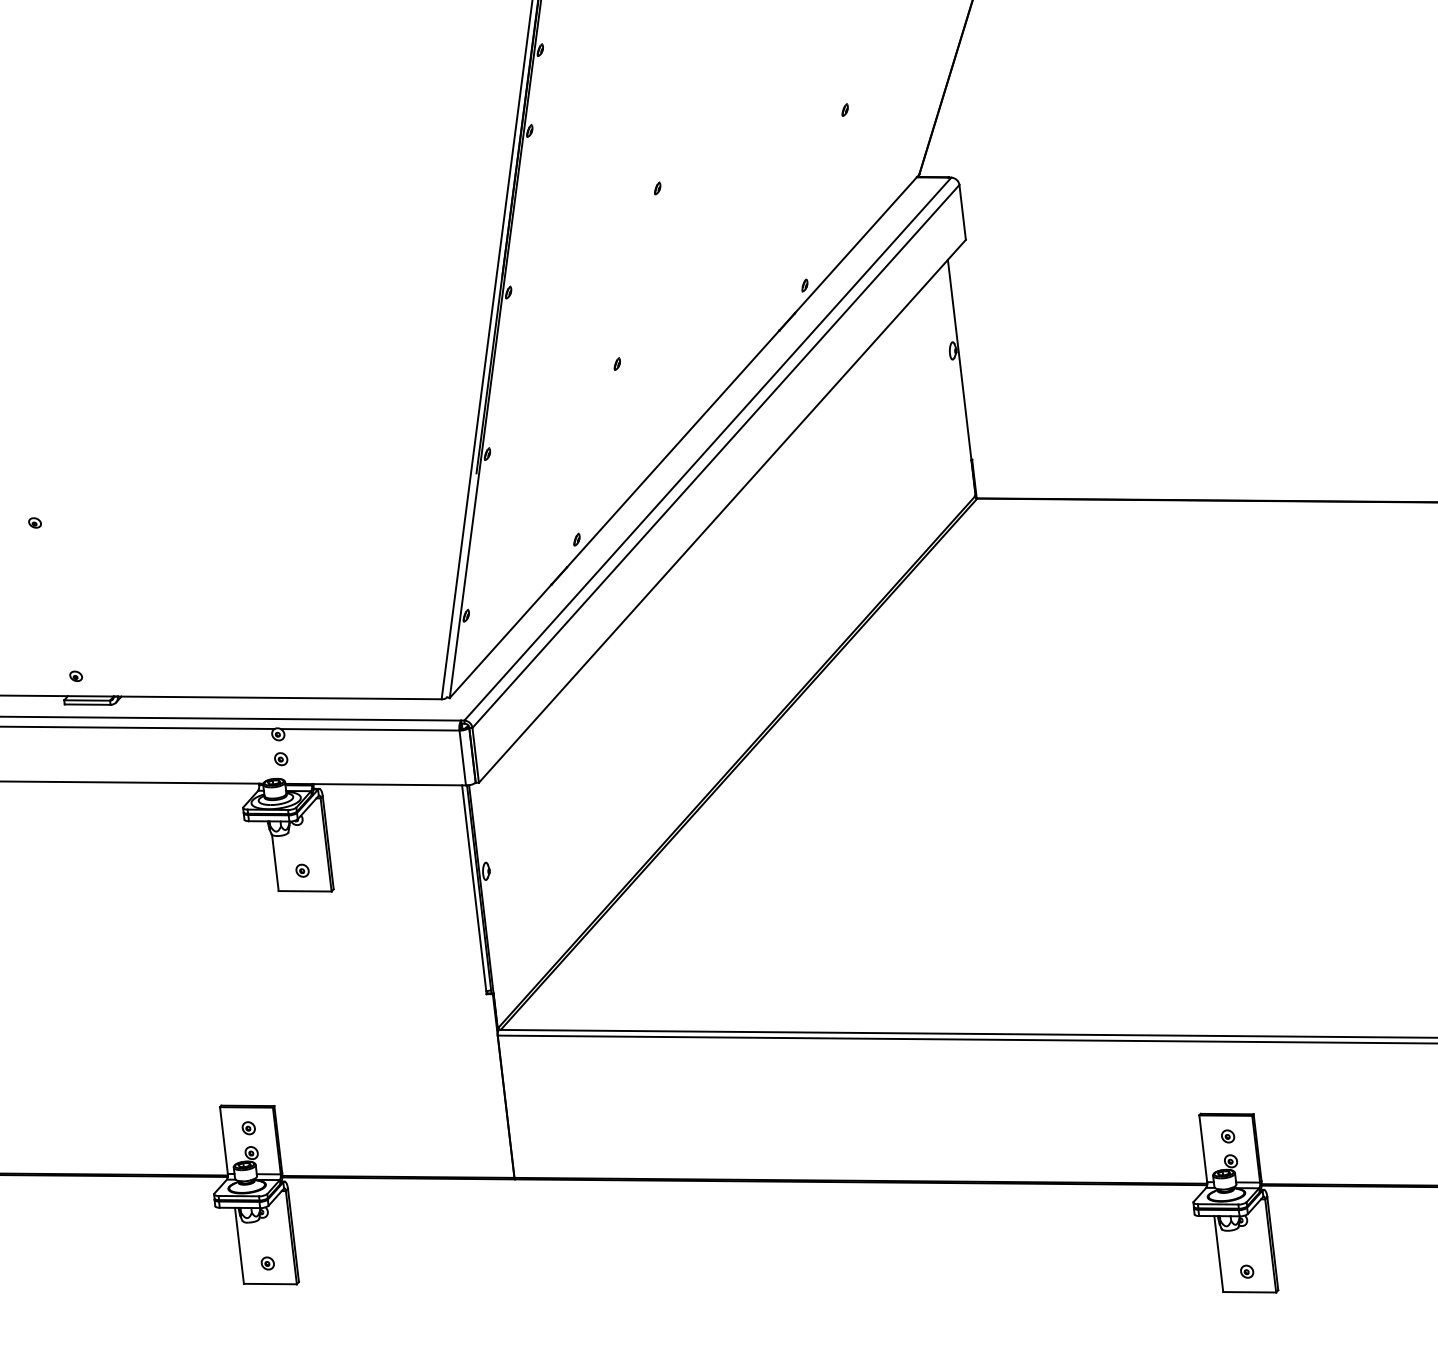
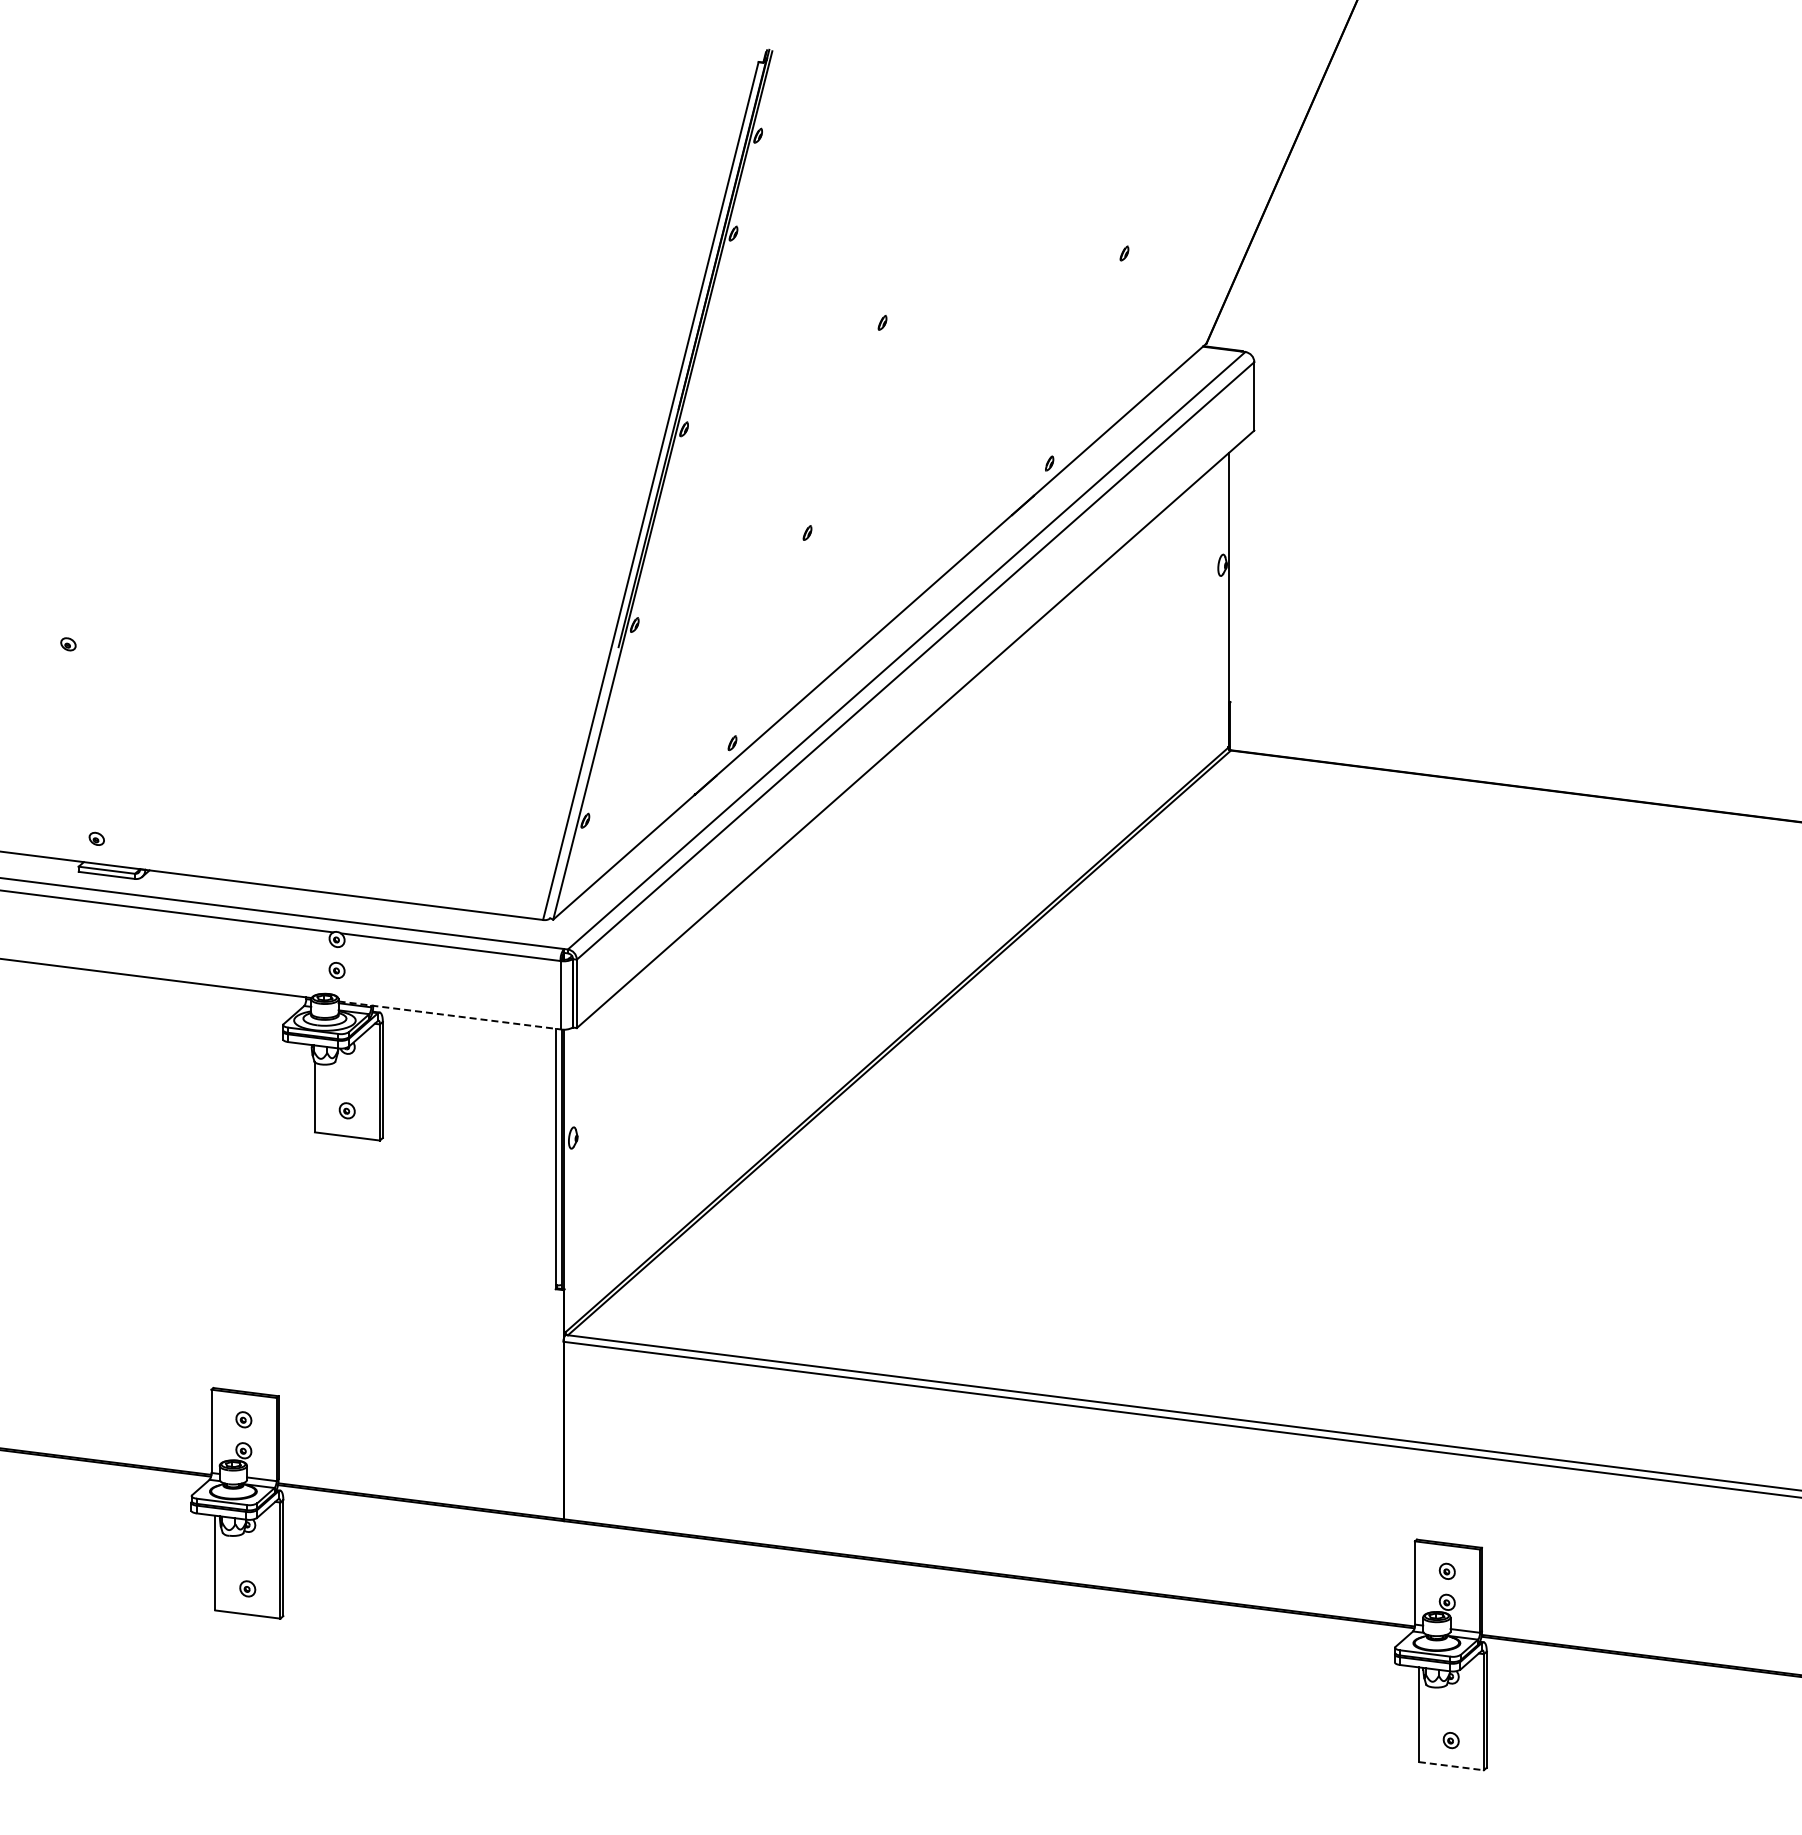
line: (375, 784) -> (449, 1015), solid -> dashed
line: (1249, 1292) -> (1451, 1766), solid -> dashed

